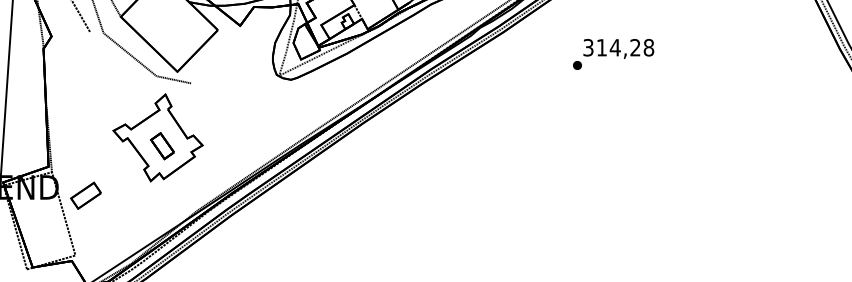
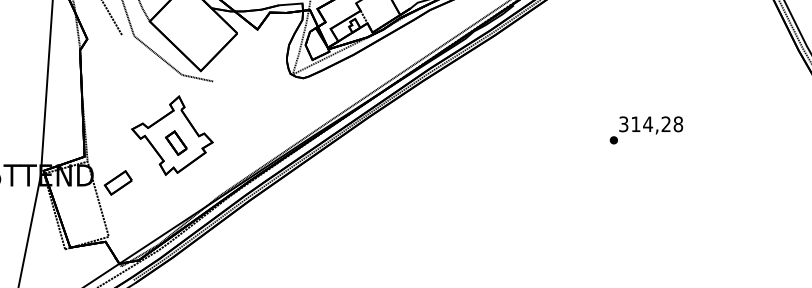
text: (613, 54) -> (646, 130), moved
part: (158, 137) -> (172, 135), moved

